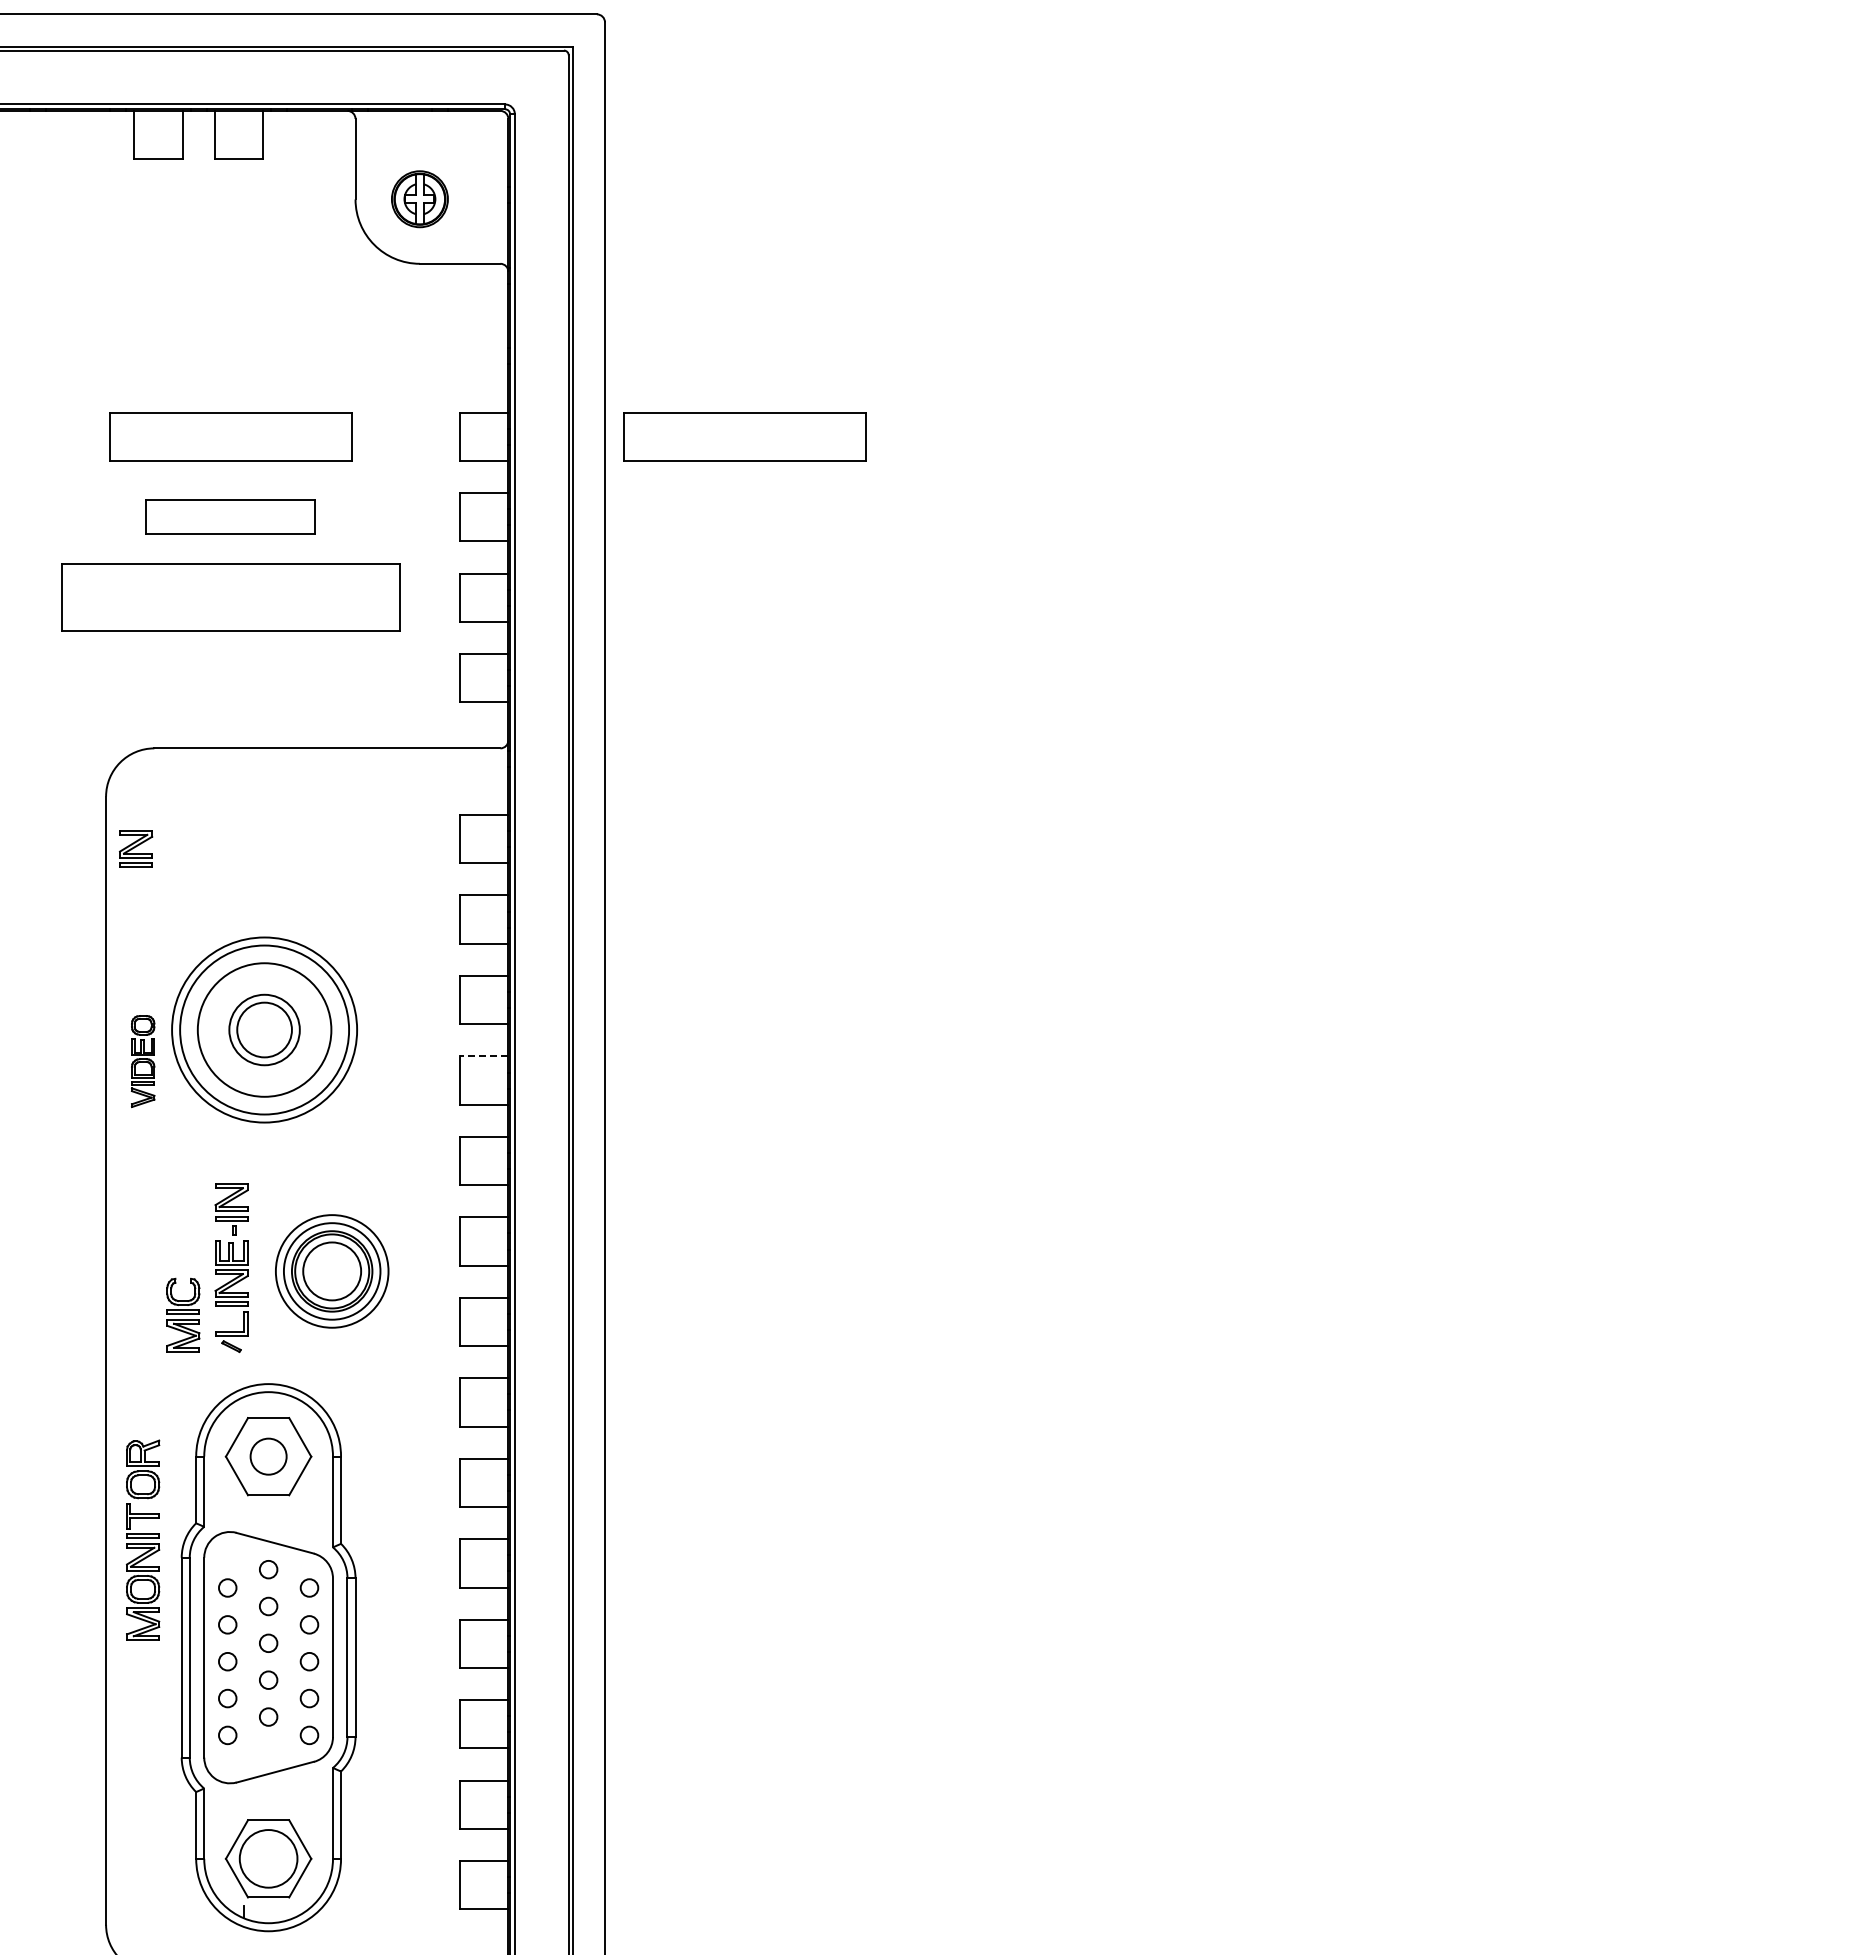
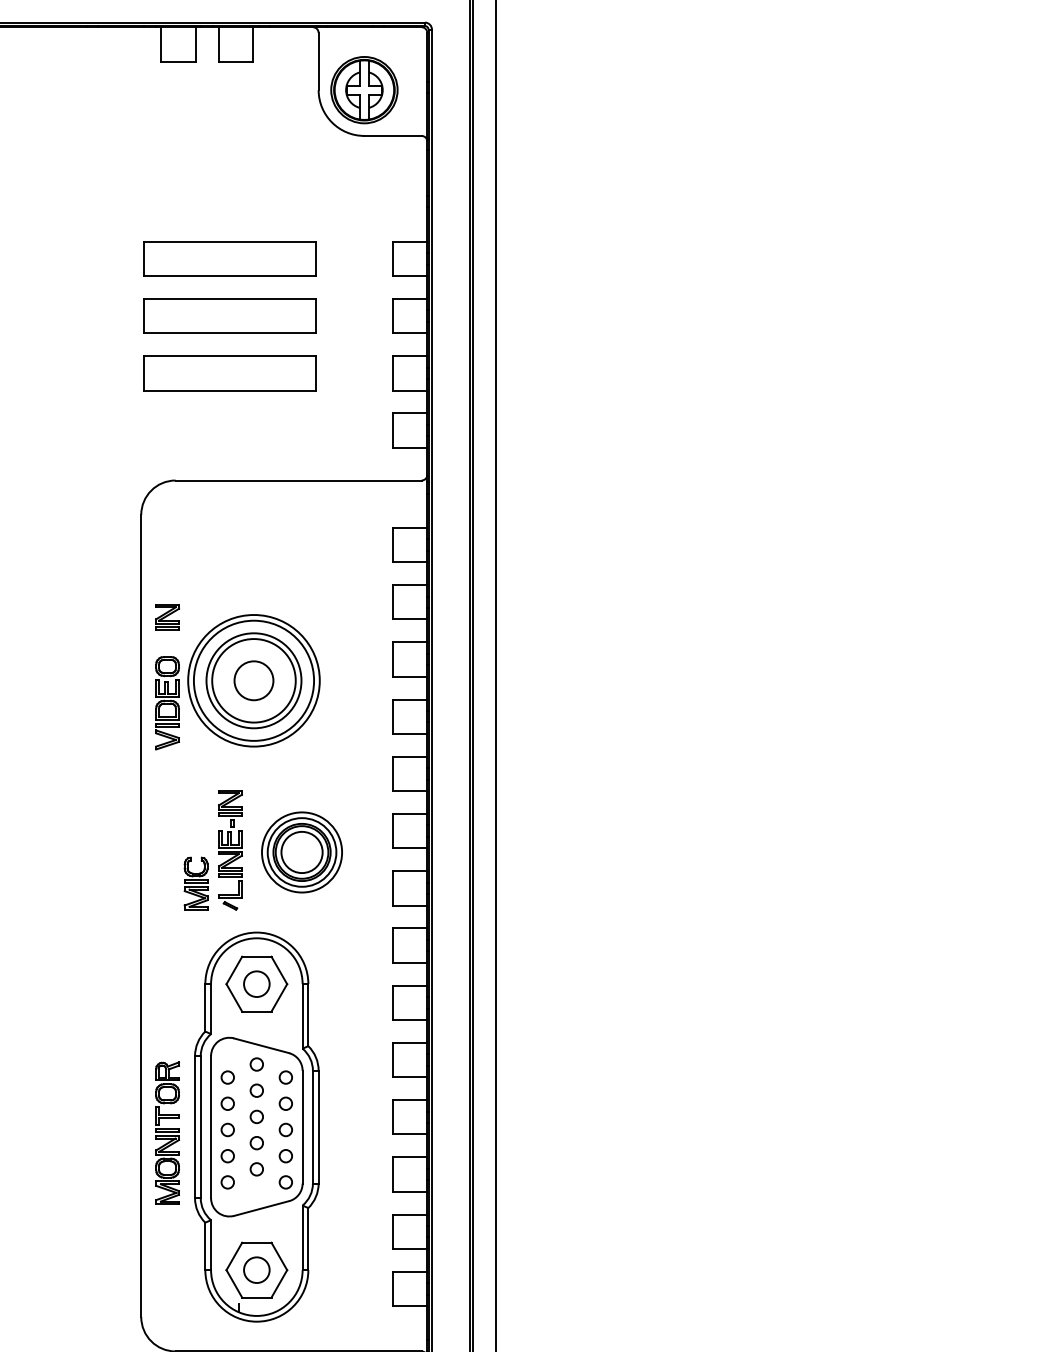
part: (419, 198) -> (364, 89), size x1.67
part: (744, 436) -> (595, 258), removed
part: (230, 516) -> (229, 315), size x1.43
part: (230, 597) -> (229, 373), size x0.71
part: (136, 848) -> (167, 617), moved
circle: (264, 1029) -> (253, 680), size x1.67
line: (483, 1056) -> (409, 699), dashed -> solid
part: (143, 1061) -> (167, 703), size x1.43
part: (143, 1539) -> (167, 1132), moved
circle: (268, 1858) -> (256, 1269), size x0.62

